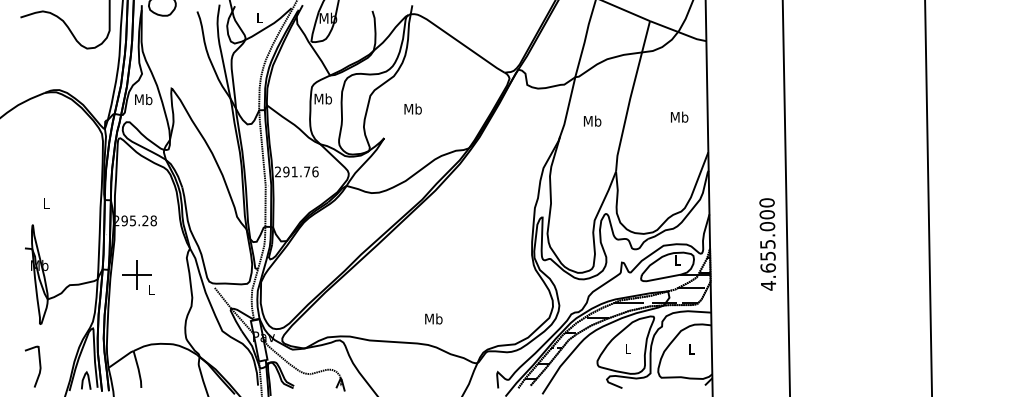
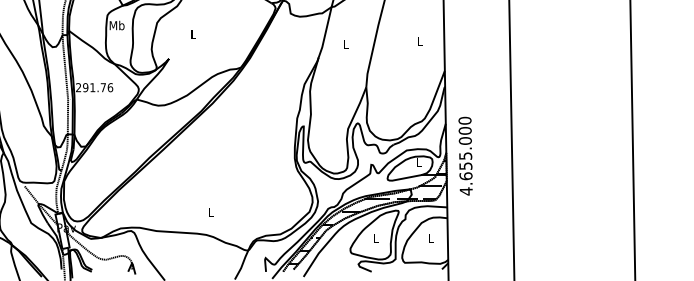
text: (412, 108) -> (193, 33), Mb -> L
text: (679, 116) -> (420, 40), Mb -> L
text: (592, 120) -> (346, 43), Mb -> L
text: (767, 244) -> (465, 156), moved
text: (433, 318) -> (210, 212), Mb -> L

